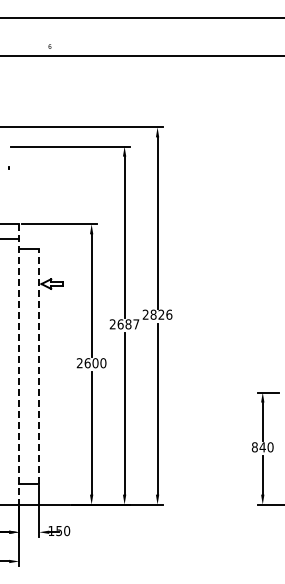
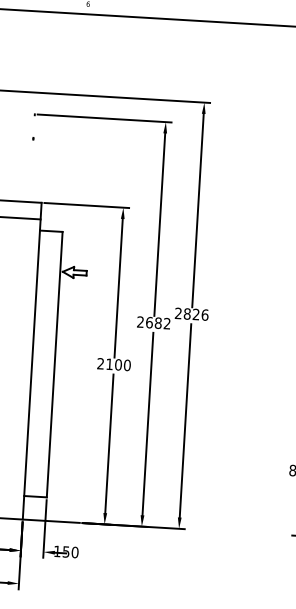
text: (136, 324) -> (167, 323), 2687 -> 2682
text: (87, 363) -> (109, 364), 2600 -> 2100
line: (19, 364) -> (32, 361), dashed -> solid
line: (39, 365) -> (55, 363), dashed -> solid

